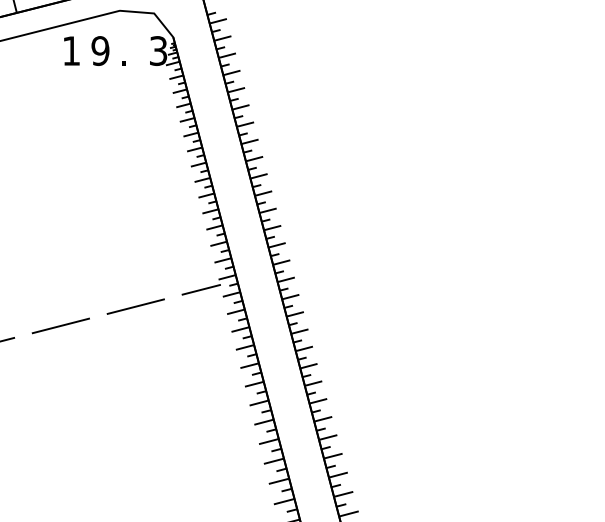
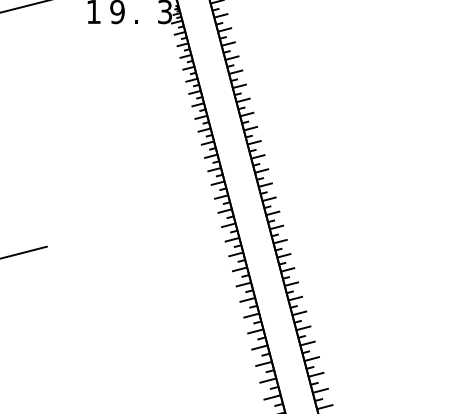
line: (200, 289) -> (199, 207), removed
line: (135, 306) -> (146, 220), removed
line: (60, 325) -> (84, 236), removed

